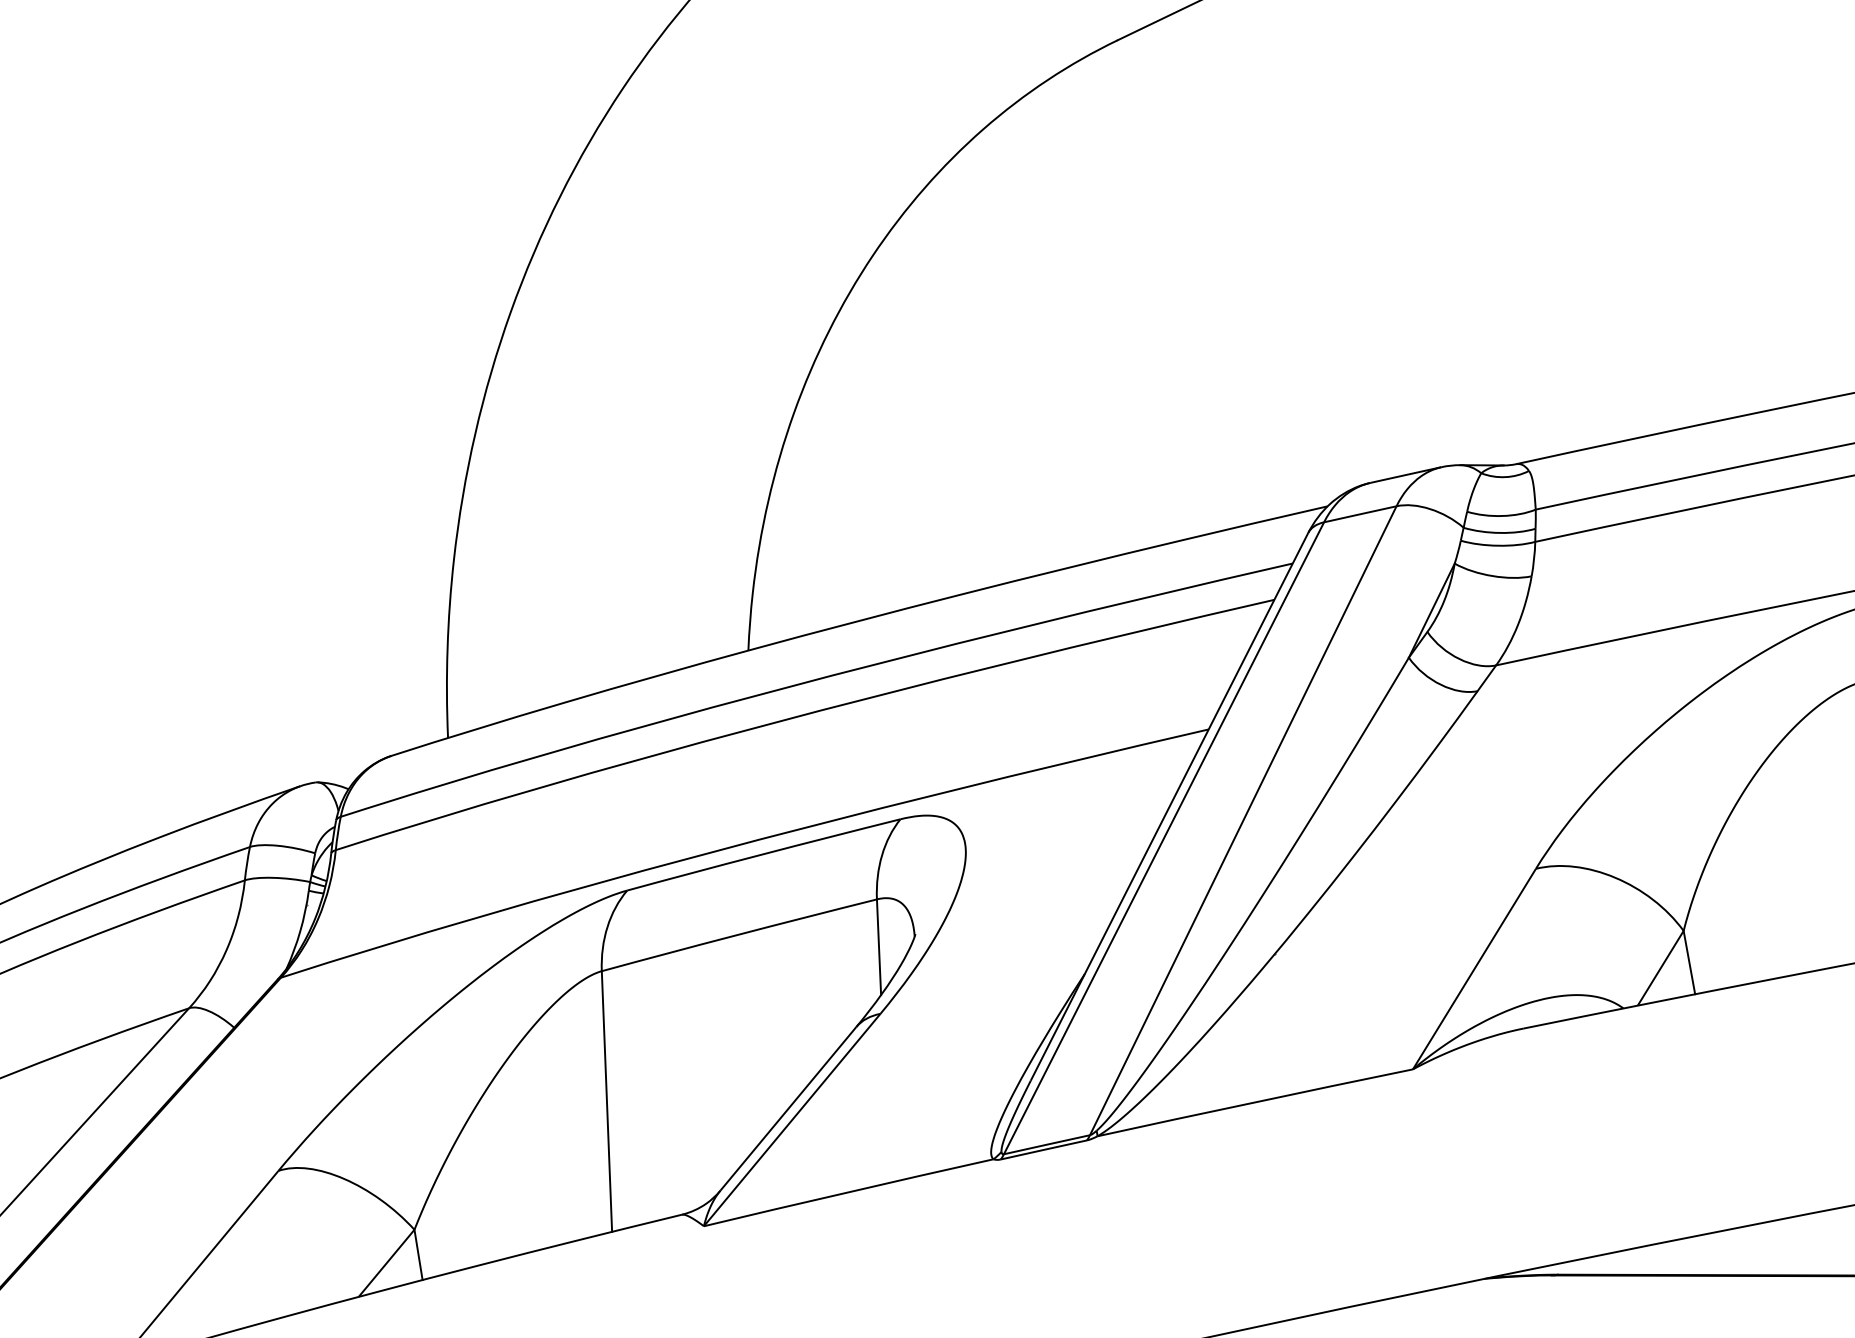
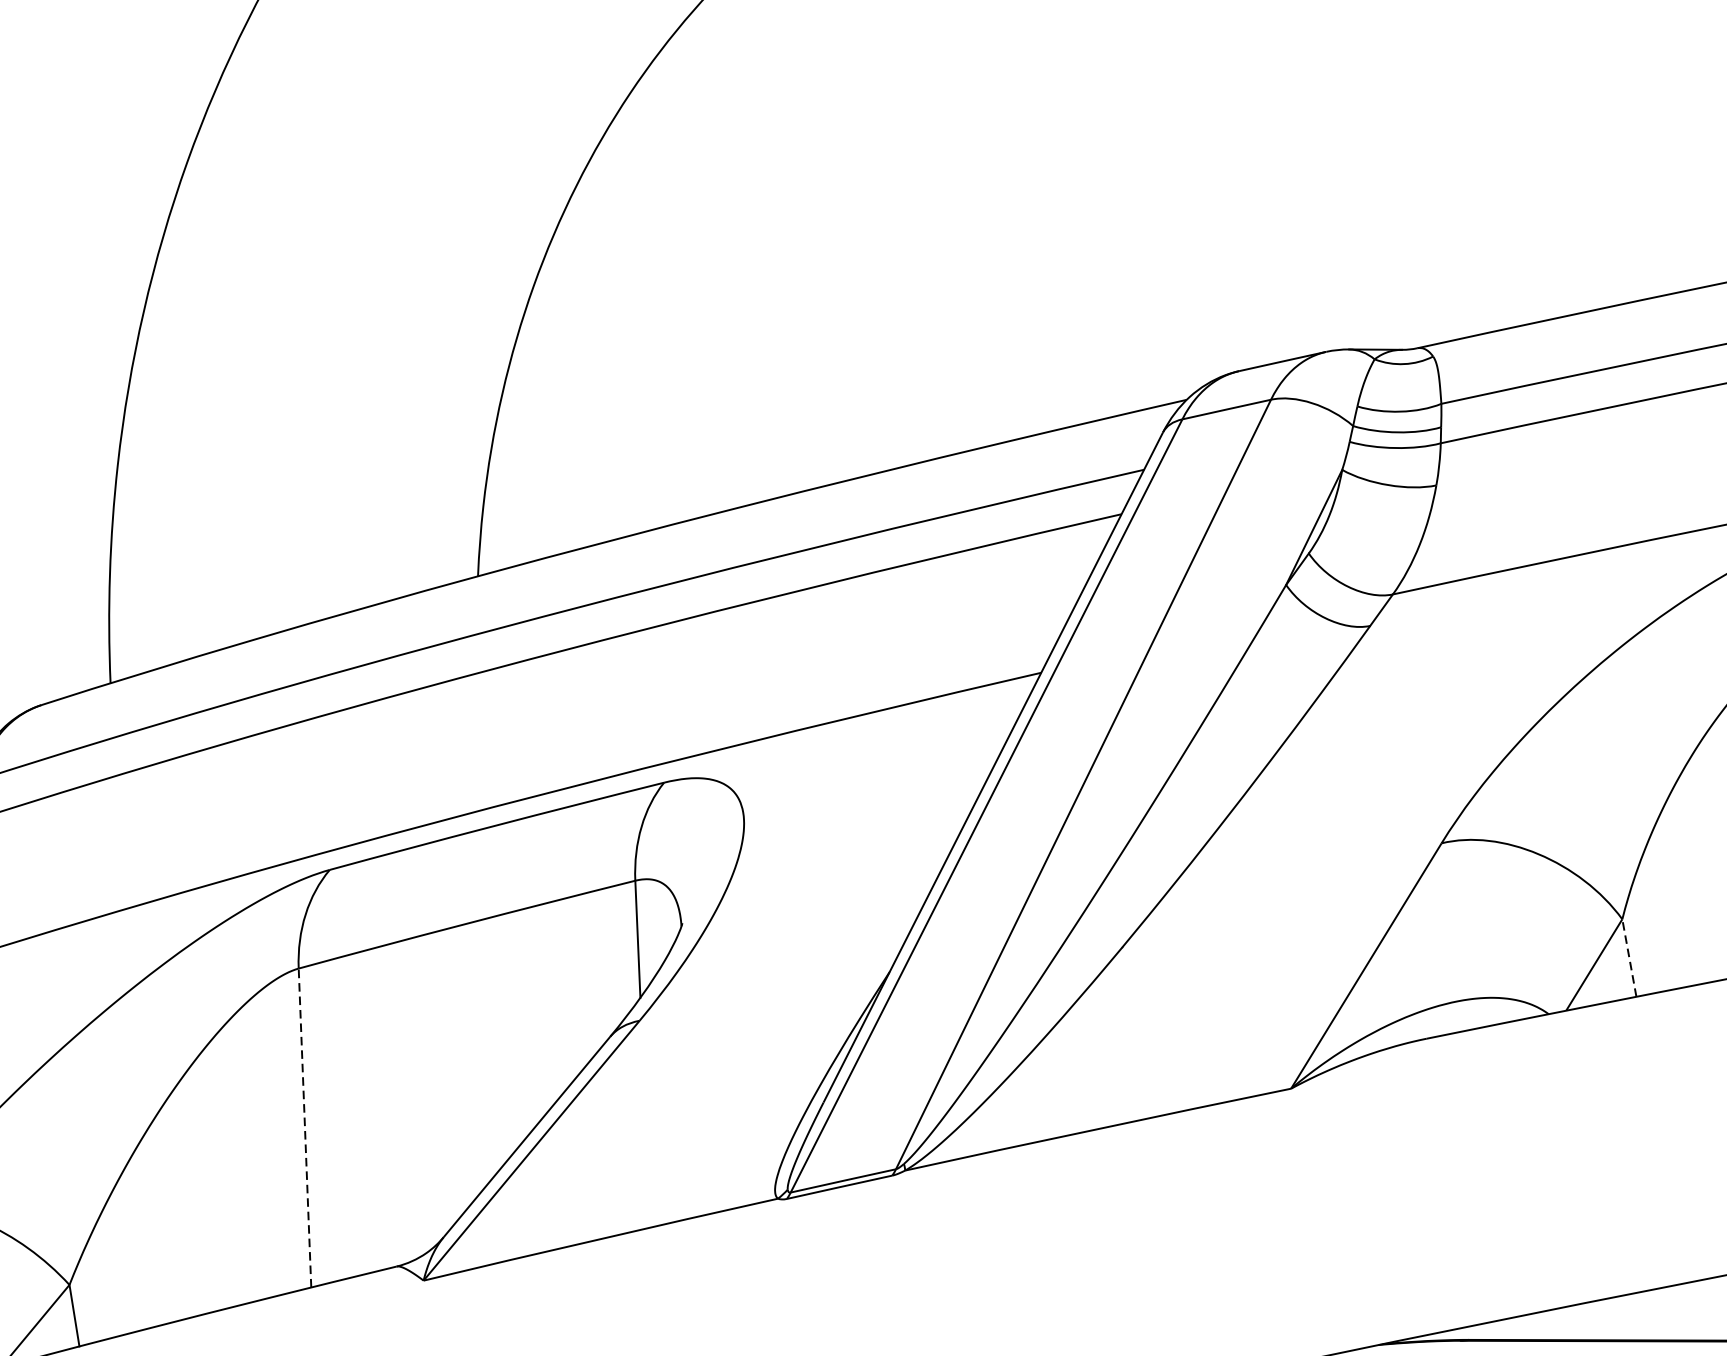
line: (1689, 962) -> (1629, 957), solid -> dashed
line: (606, 1101) -> (304, 1128), solid -> dashed

